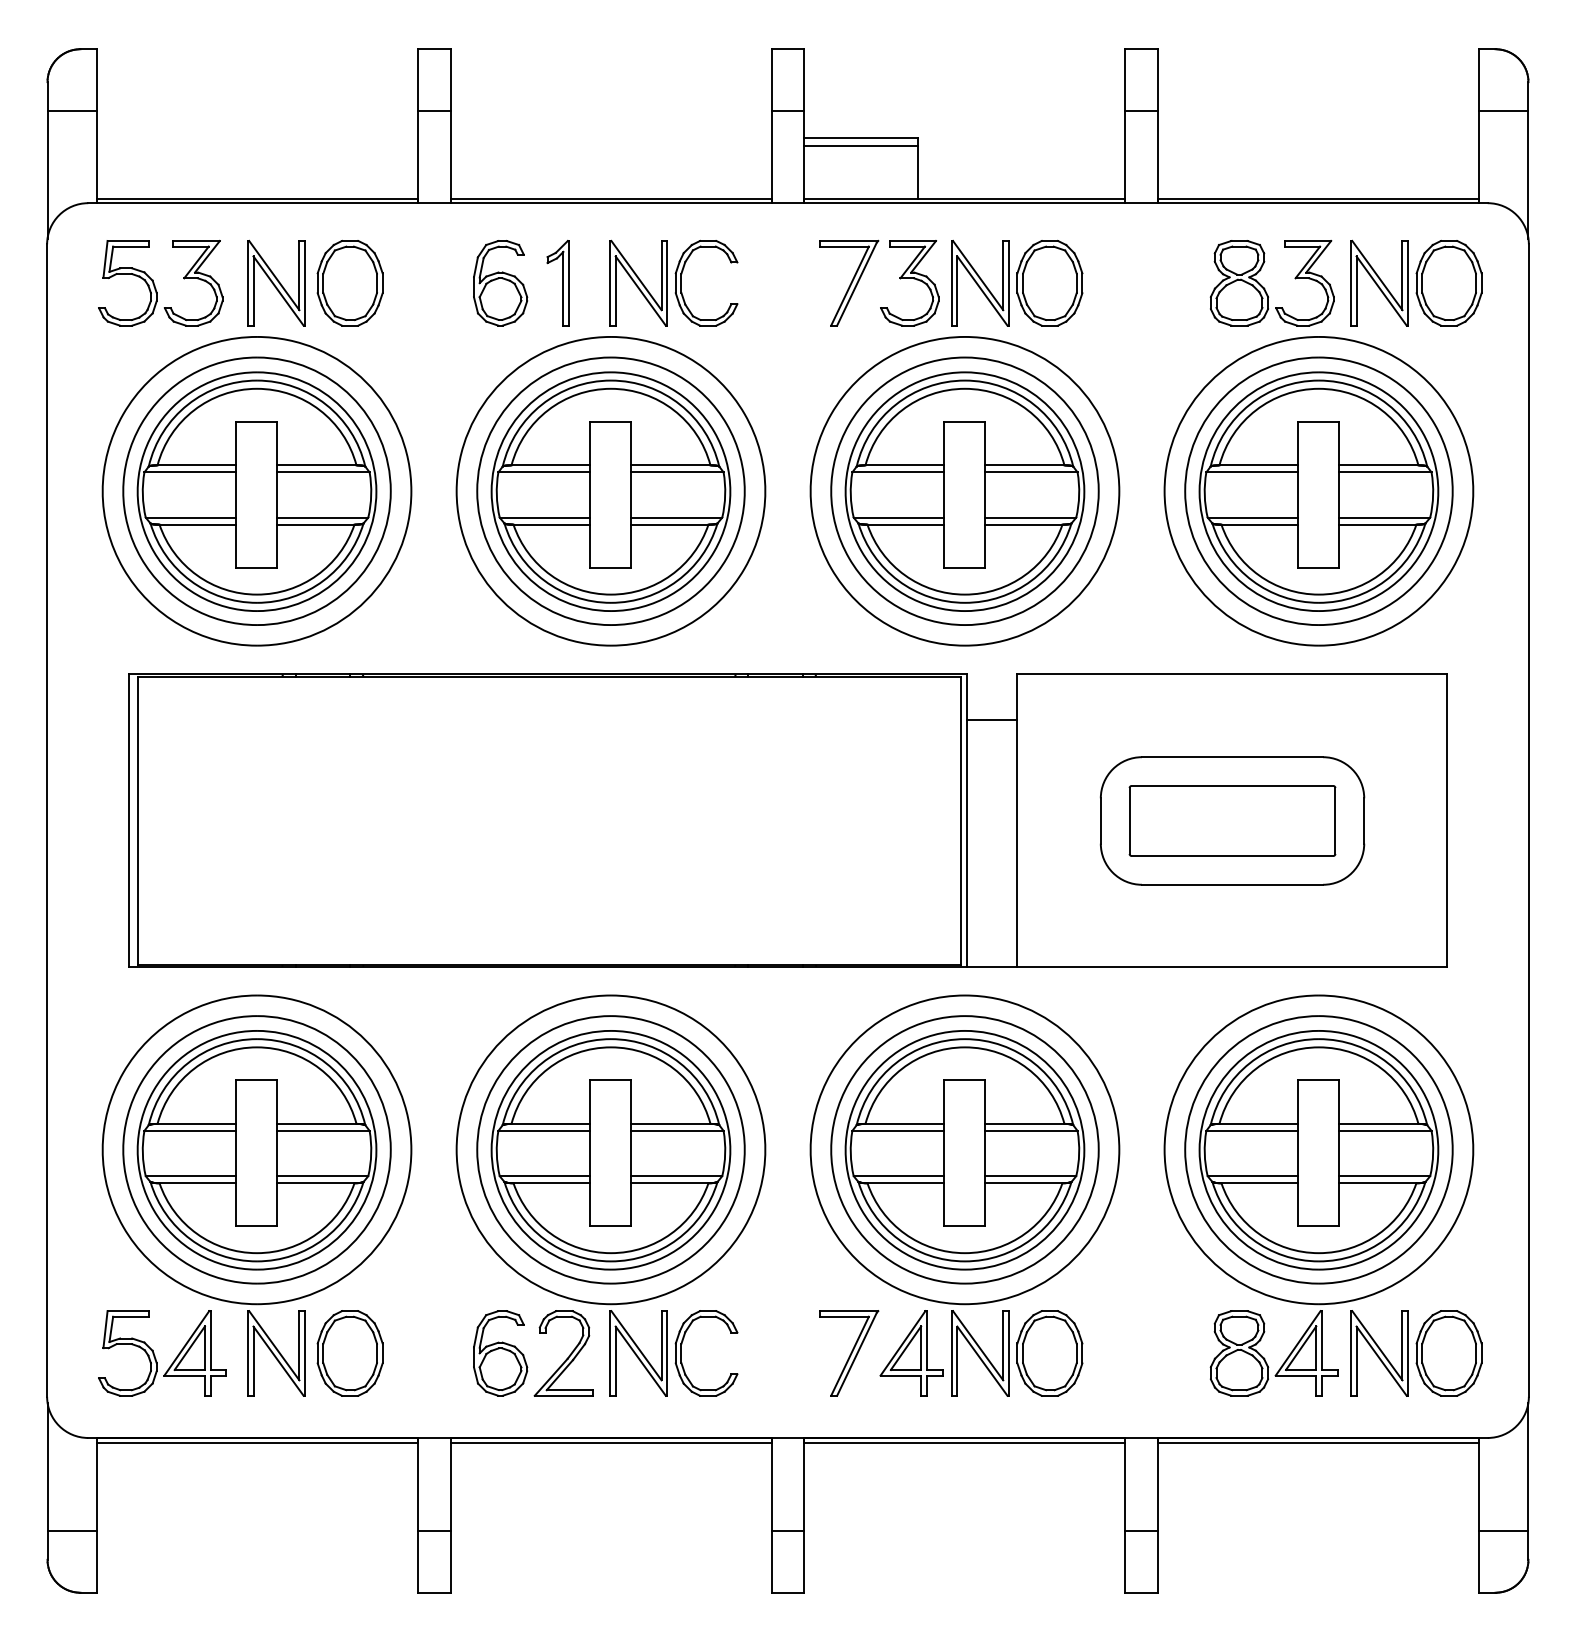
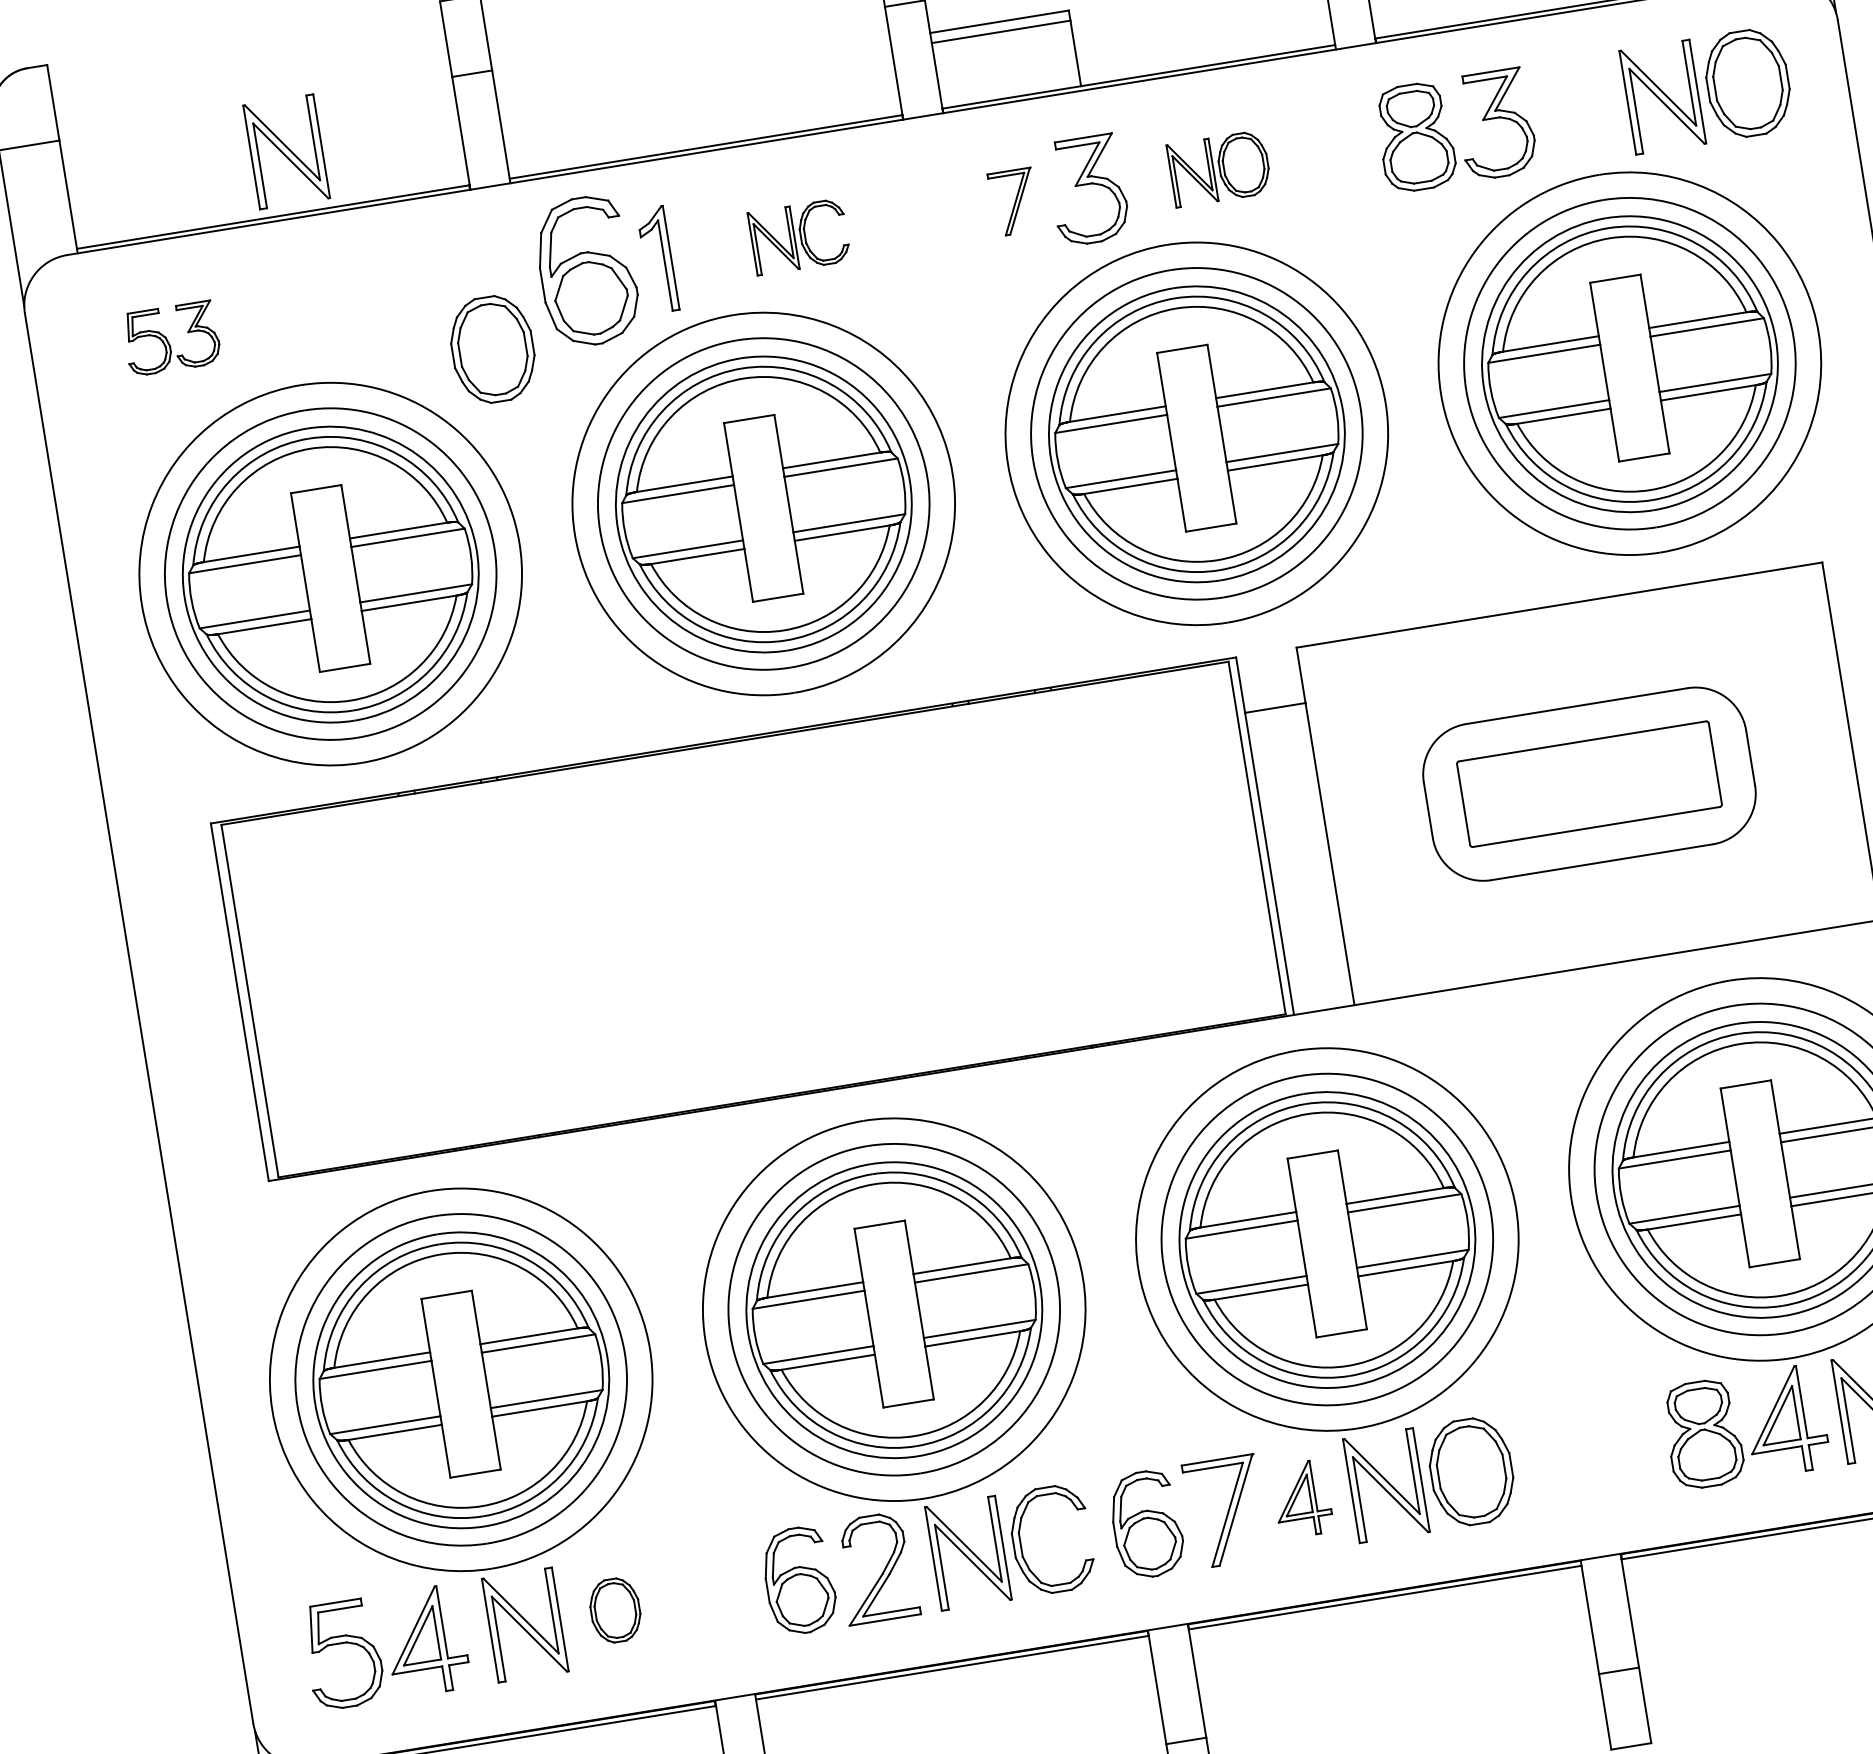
part: (160, 282) -> (171, 337), size x0.6
part: (276, 282) -> (286, 150), moved
part: (349, 282) -> (491, 348), moved
part: (673, 282) -> (798, 236), size x0.6
part: (849, 282) -> (1014, 201), size x0.6
part: (1017, 282) -> (1219, 167), size x0.6
part: (500, 283) -> (587, 271), size x1.4
part: (1265, 288) -> (1448, 138), moved
part: (349, 1353) -> (614, 1610), size x0.6
part: (784, 1353) -> (1146, 1524), added
part: (911, 1353) -> (1302, 1499), size x0.7

